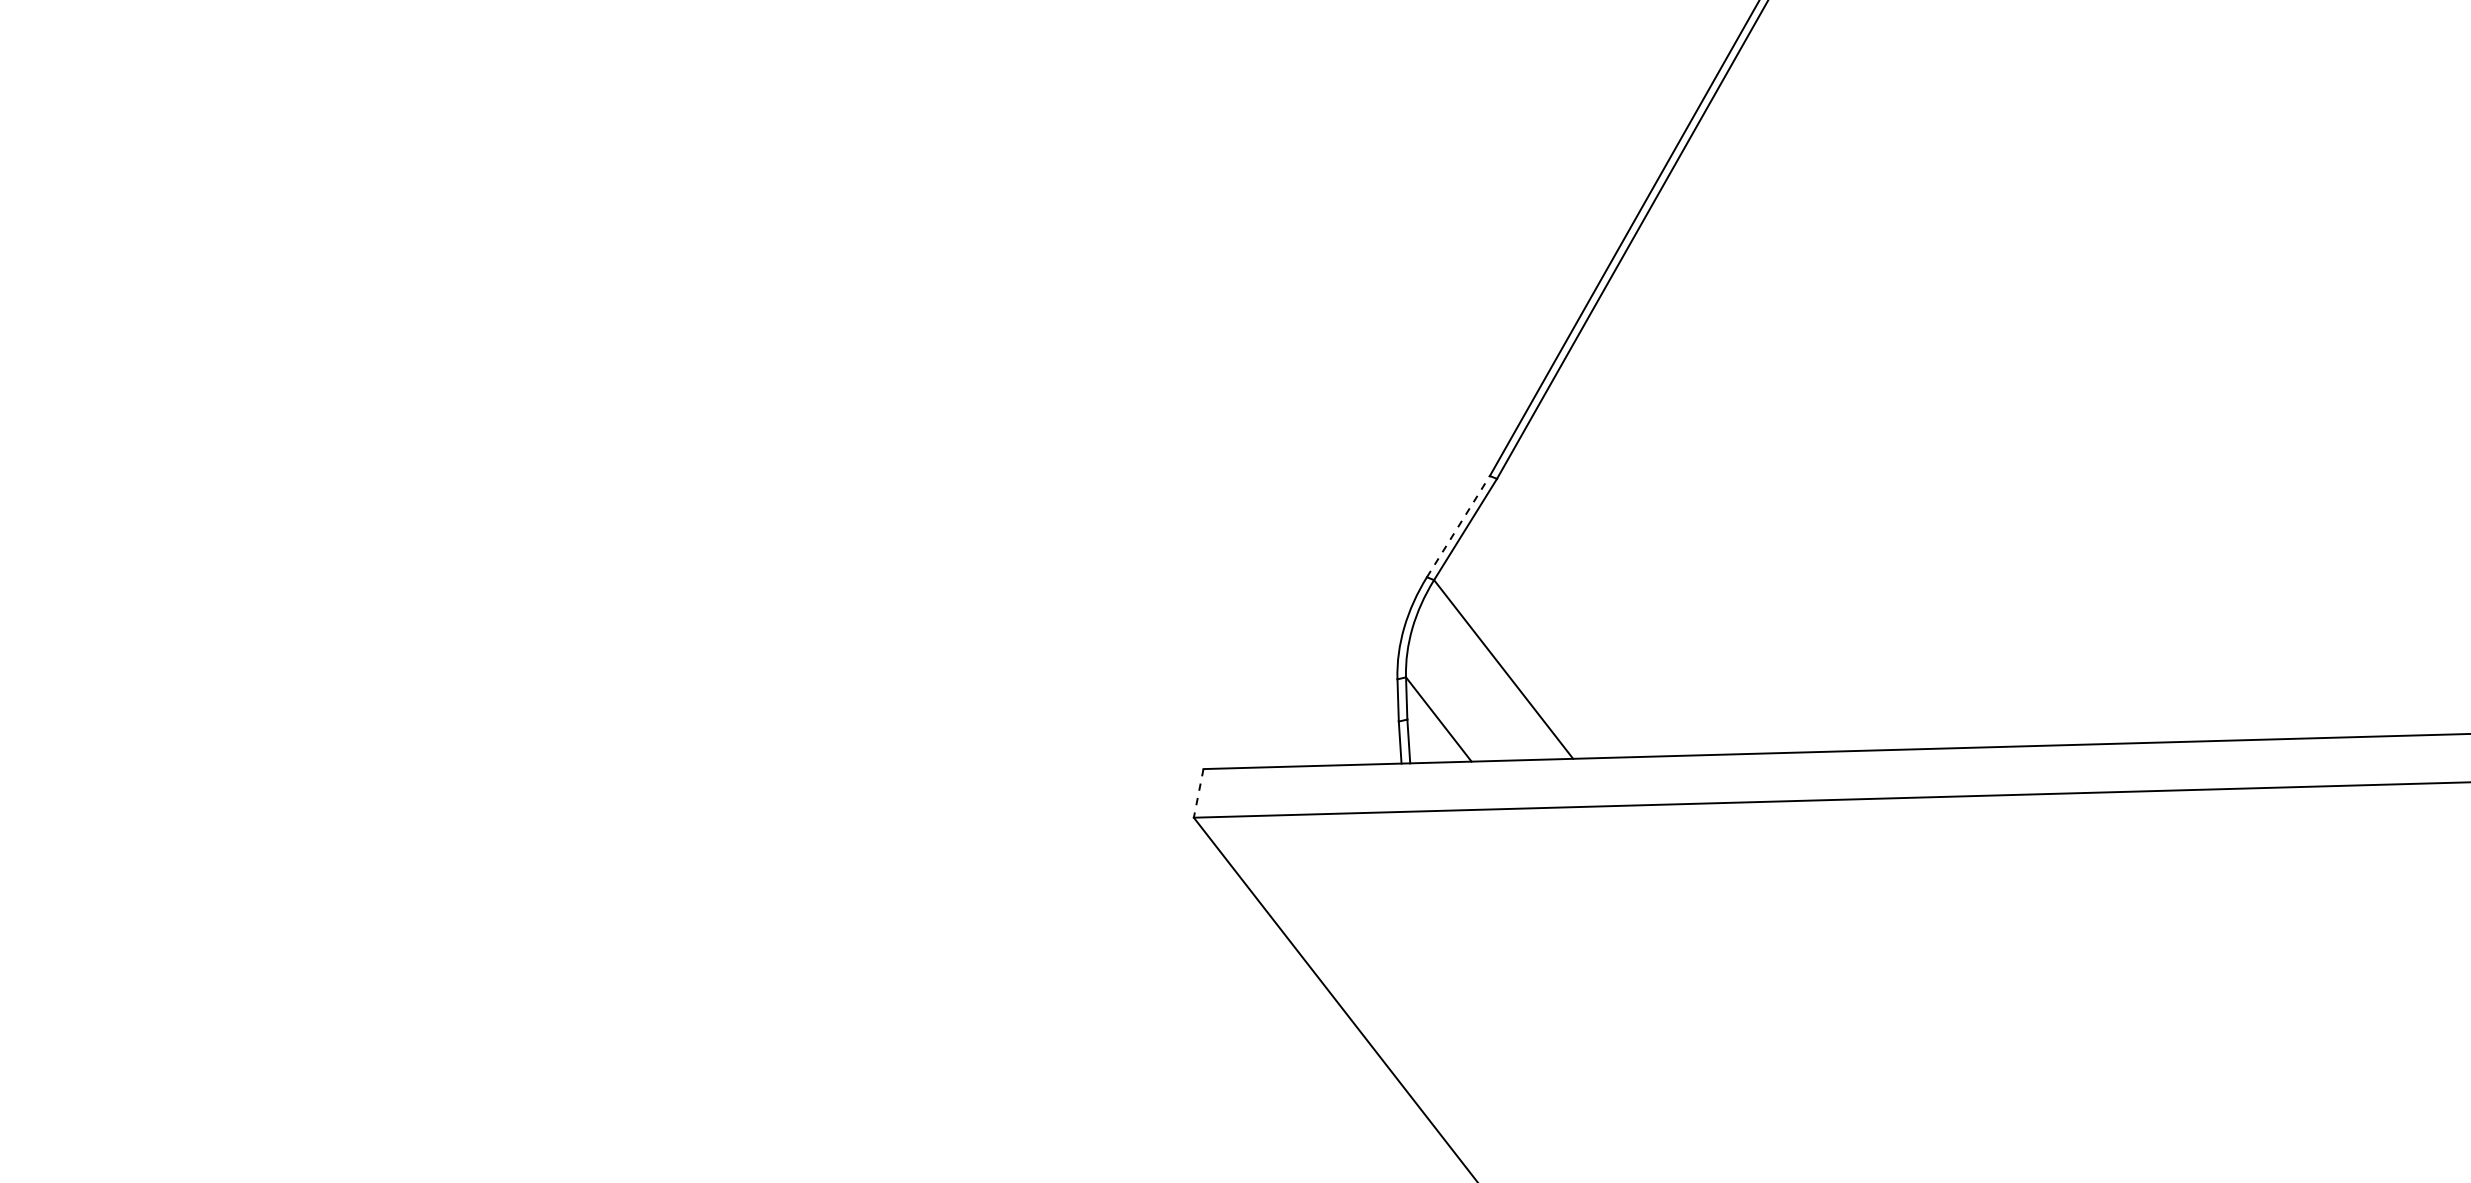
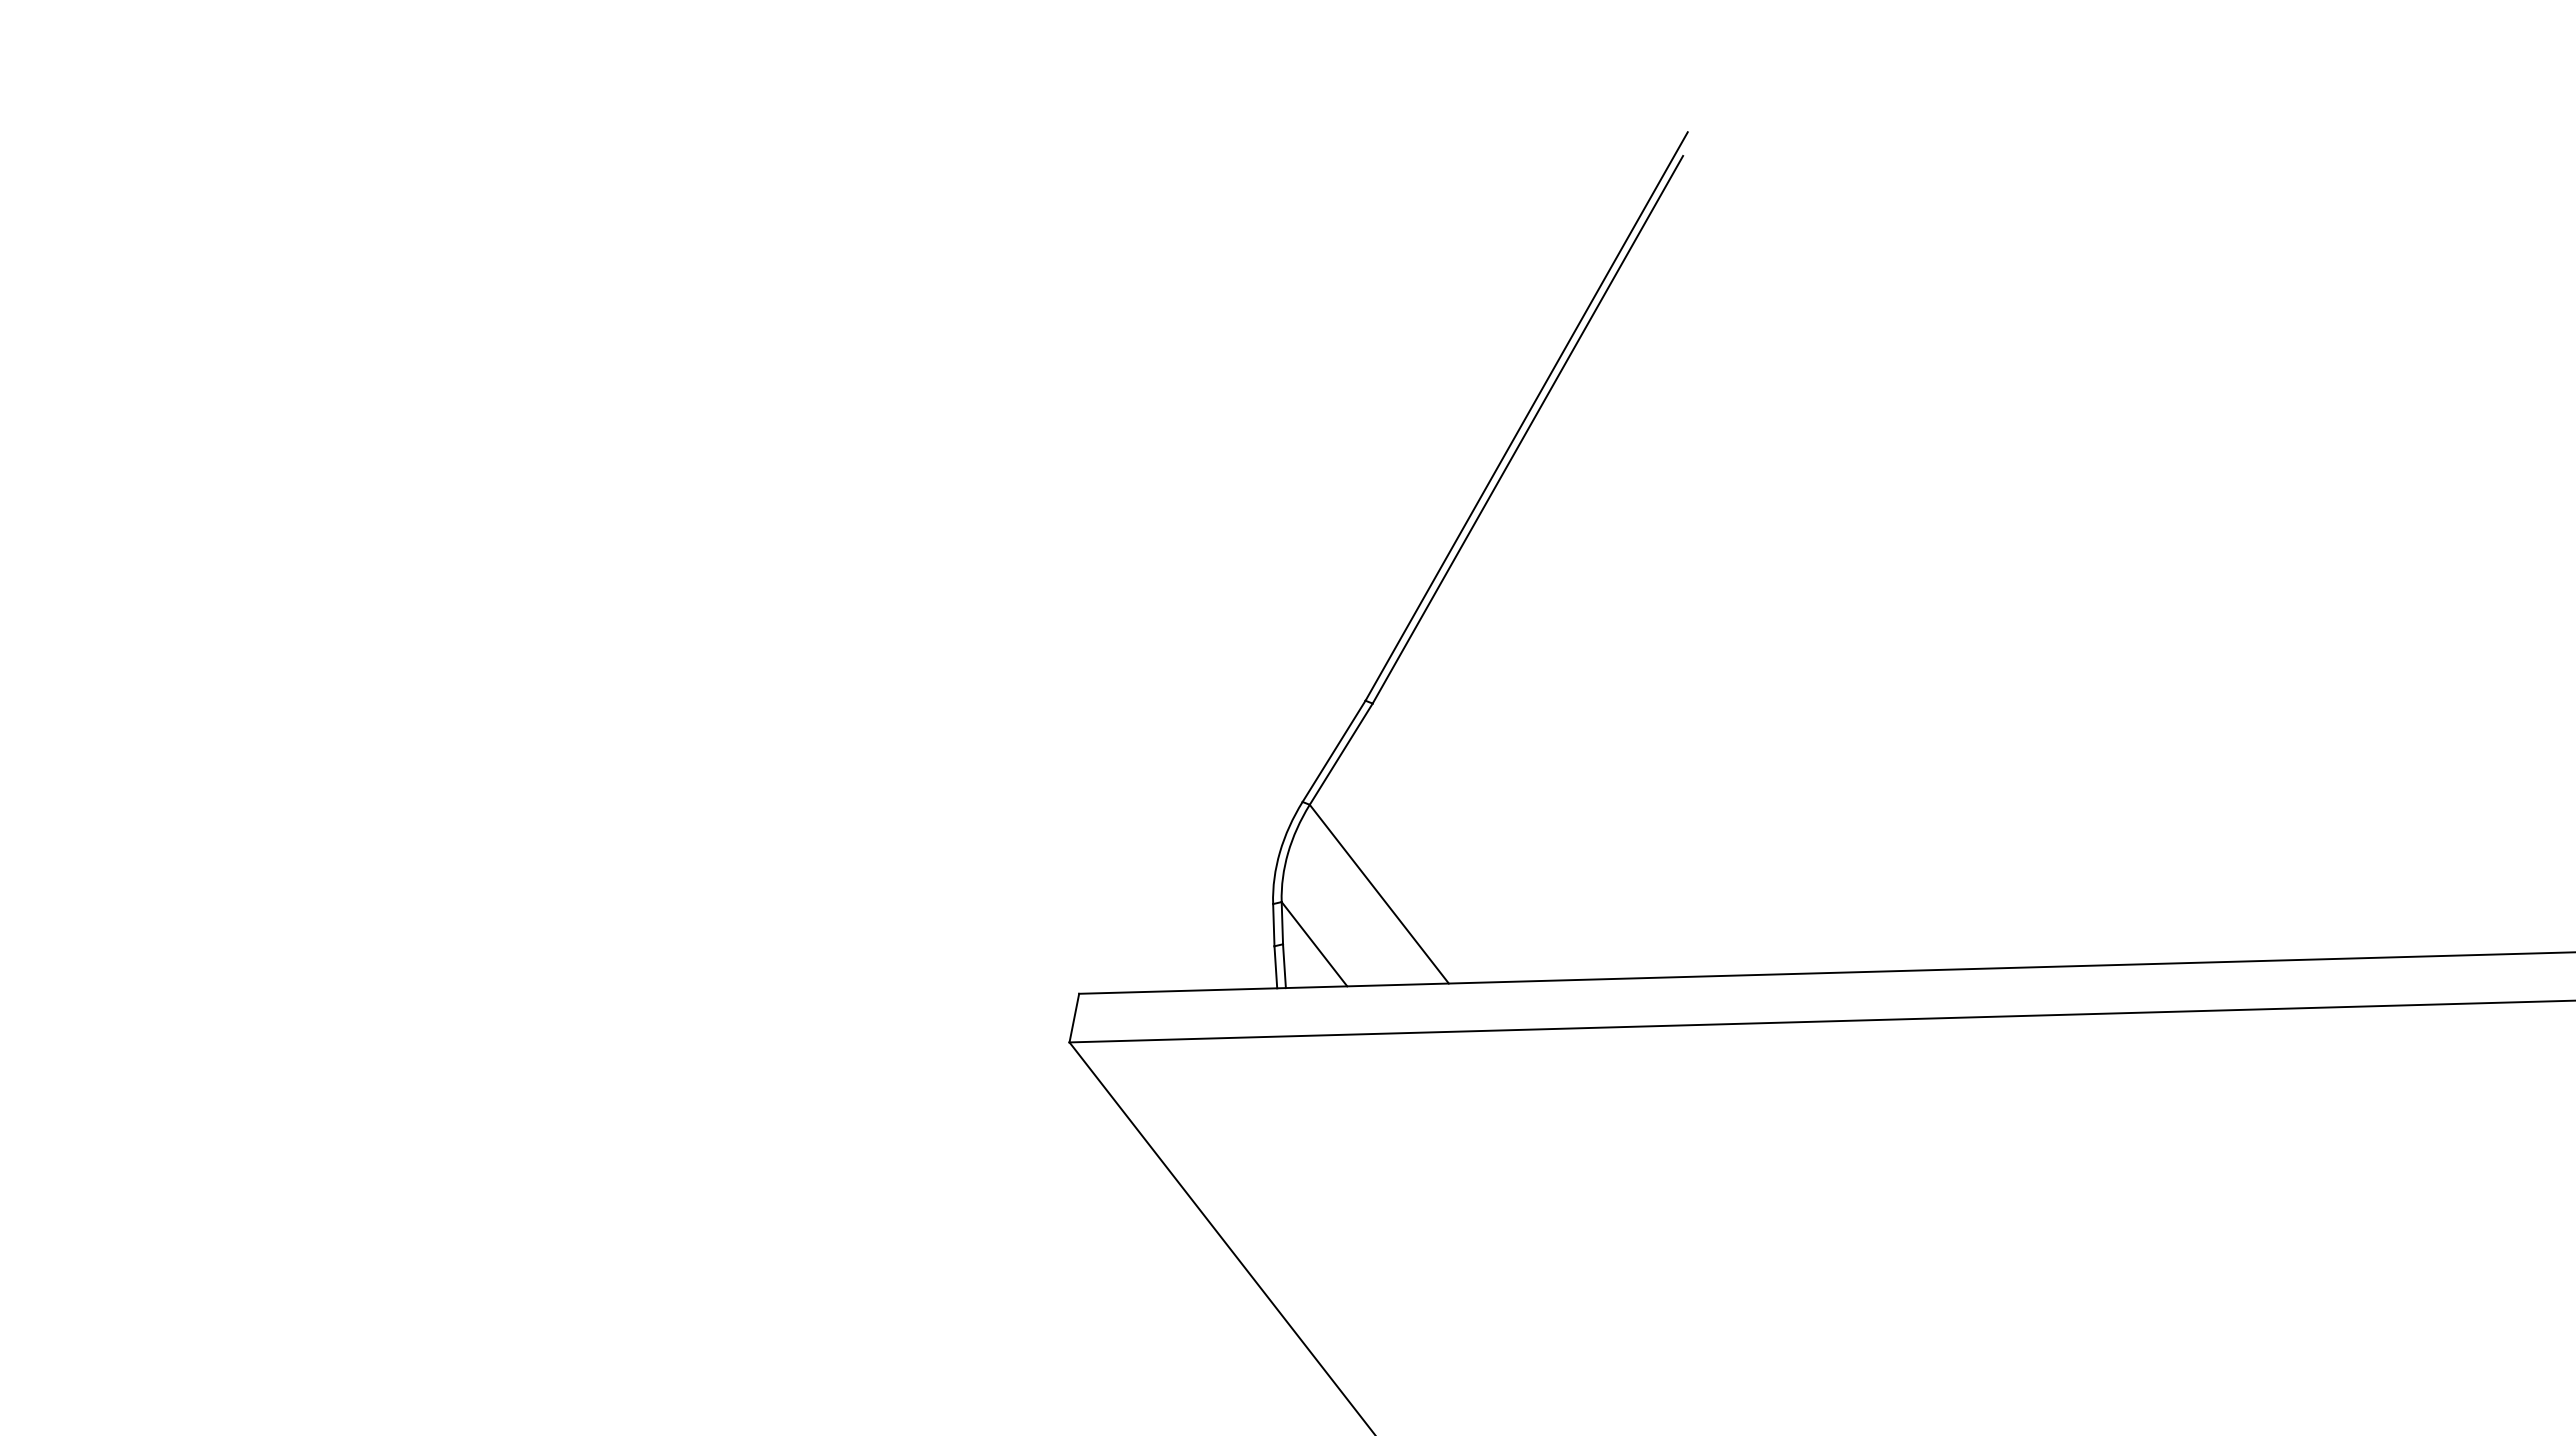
line: (1458, 526) -> (1334, 751), dashed -> solid
line: (1198, 793) -> (1074, 1018), dashed -> solid

